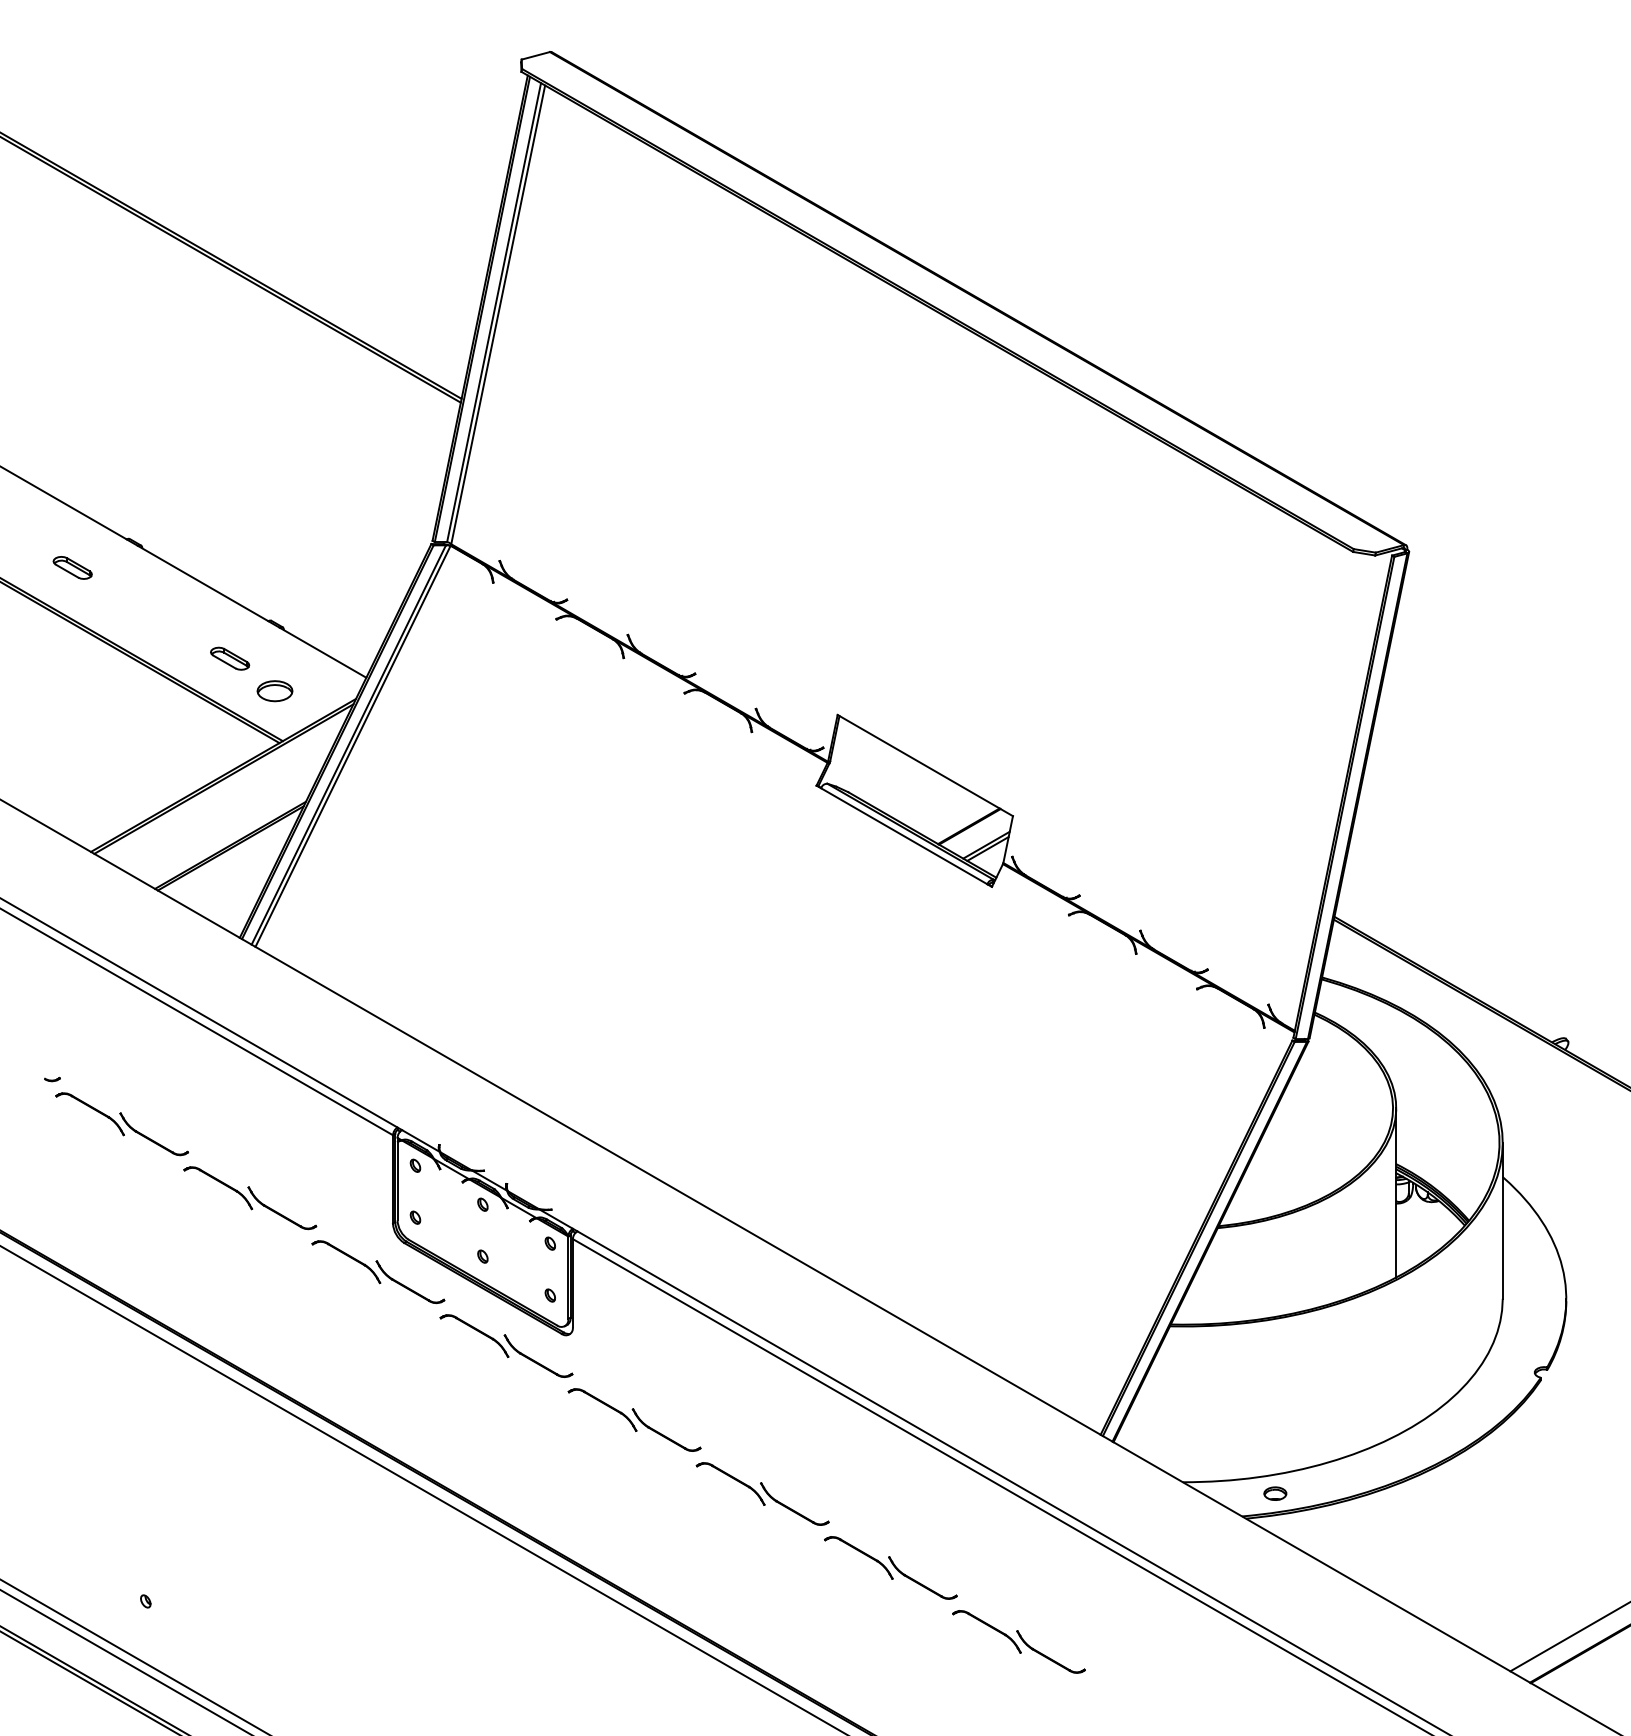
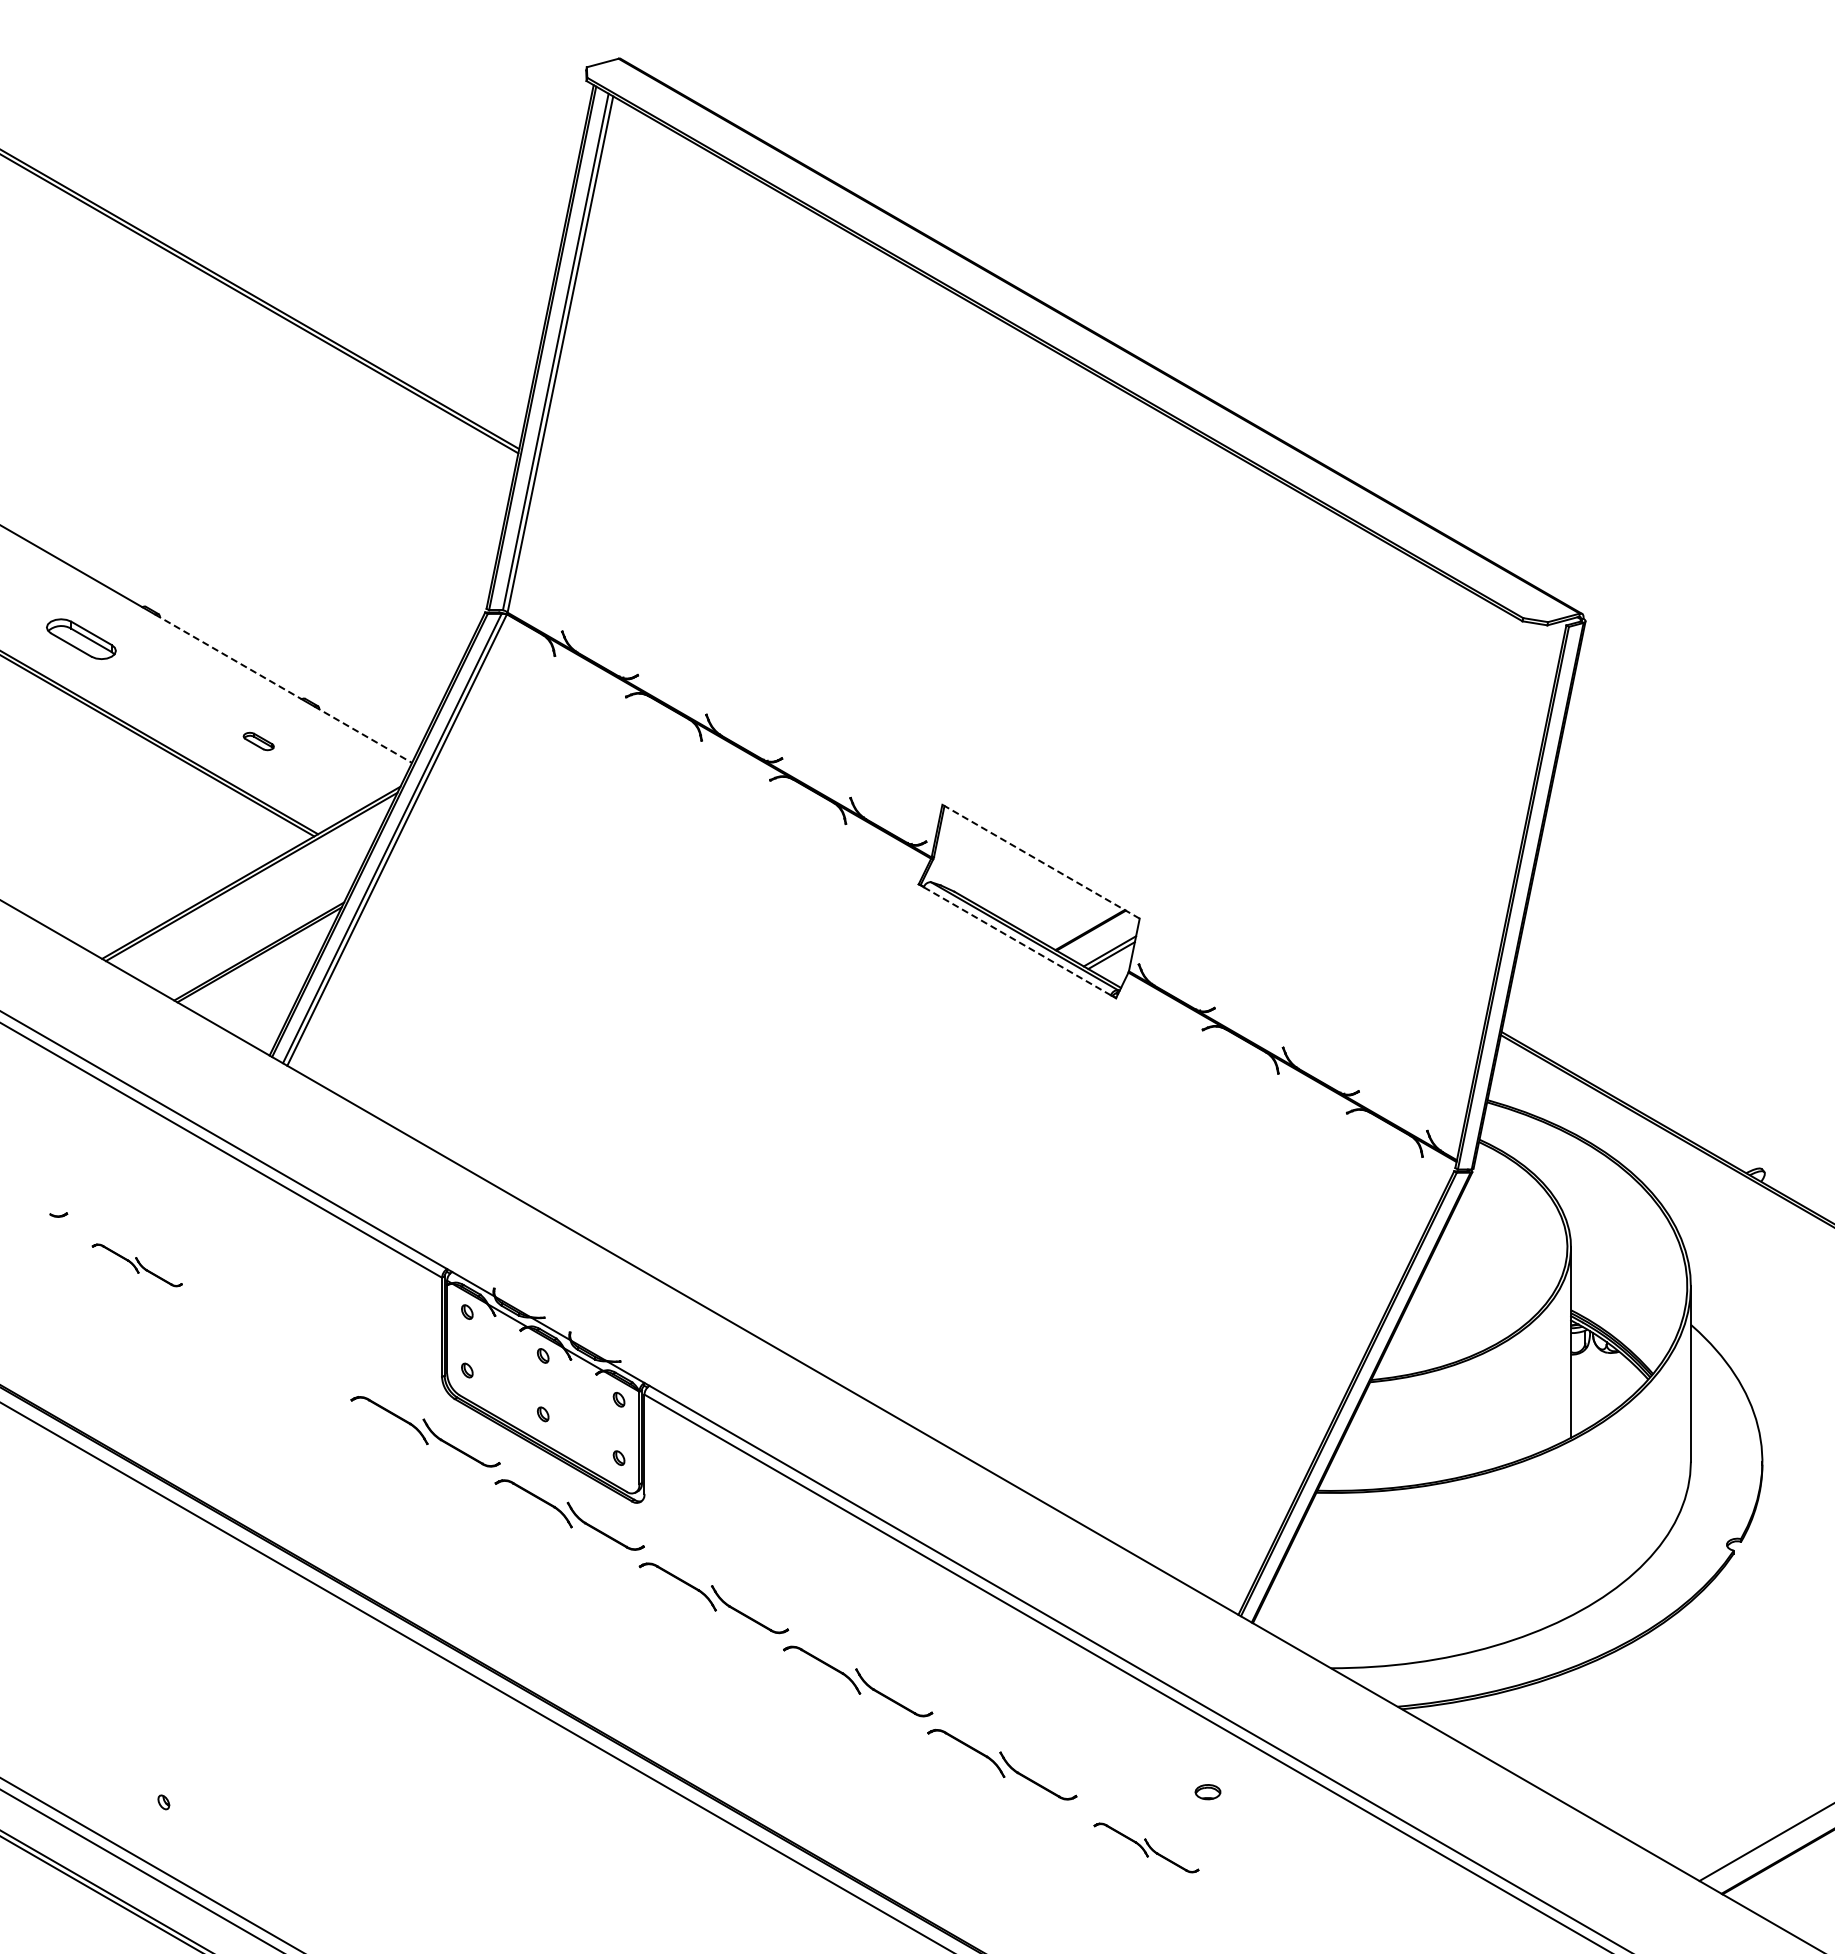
part: (72, 568) -> (81, 639), size x1.6
line: (203, 583) -> (228, 656), solid -> dashed
line: (323, 652) -> (363, 734), solid -> dashed
part: (229, 658) -> (258, 741), size x0.7
part: (274, 690) -> (308, 777), removed
line: (925, 765) -> (1041, 861), solid -> dashed
line: (903, 836) -> (1016, 941), solid -> dashed
part: (122, 1124) -> (137, 1265), size x0.6
part: (250, 1198) -> (281, 1348), removed
part: (1274, 1494) -> (1207, 1792), moved
part: (1018, 1641) -> (1146, 1847), size x0.7

